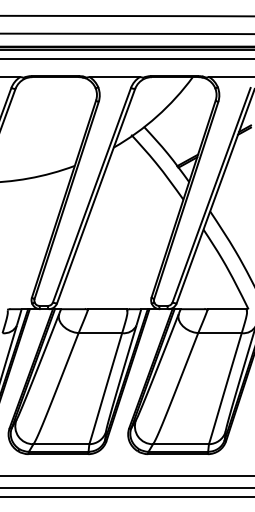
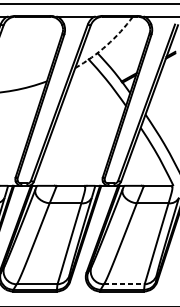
arc: (157, 116) -> (107, 45), solid -> dashed
line: (180, 444) -> (123, 284), solid -> dashed

